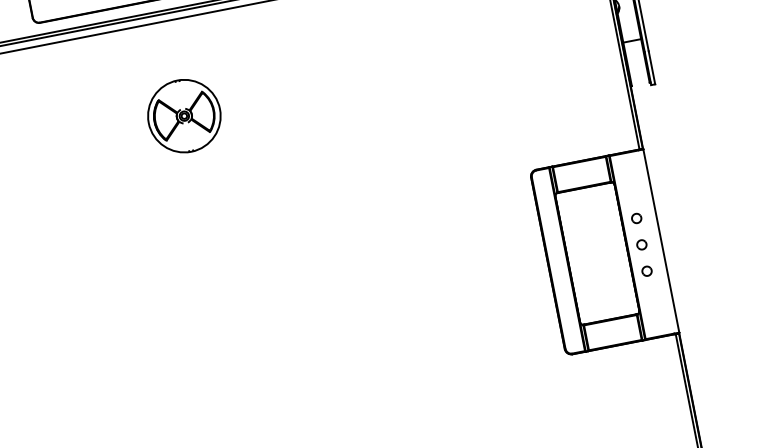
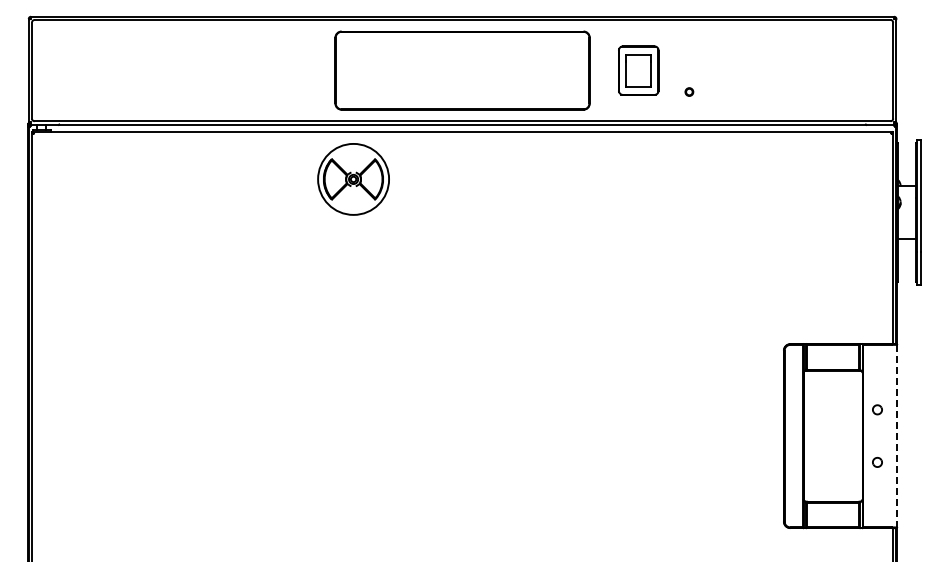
part: (184, 116) -> (353, 179), moved
line: (661, 241) -> (896, 436), solid -> dashed
part: (641, 244) -> (877, 435), removed

